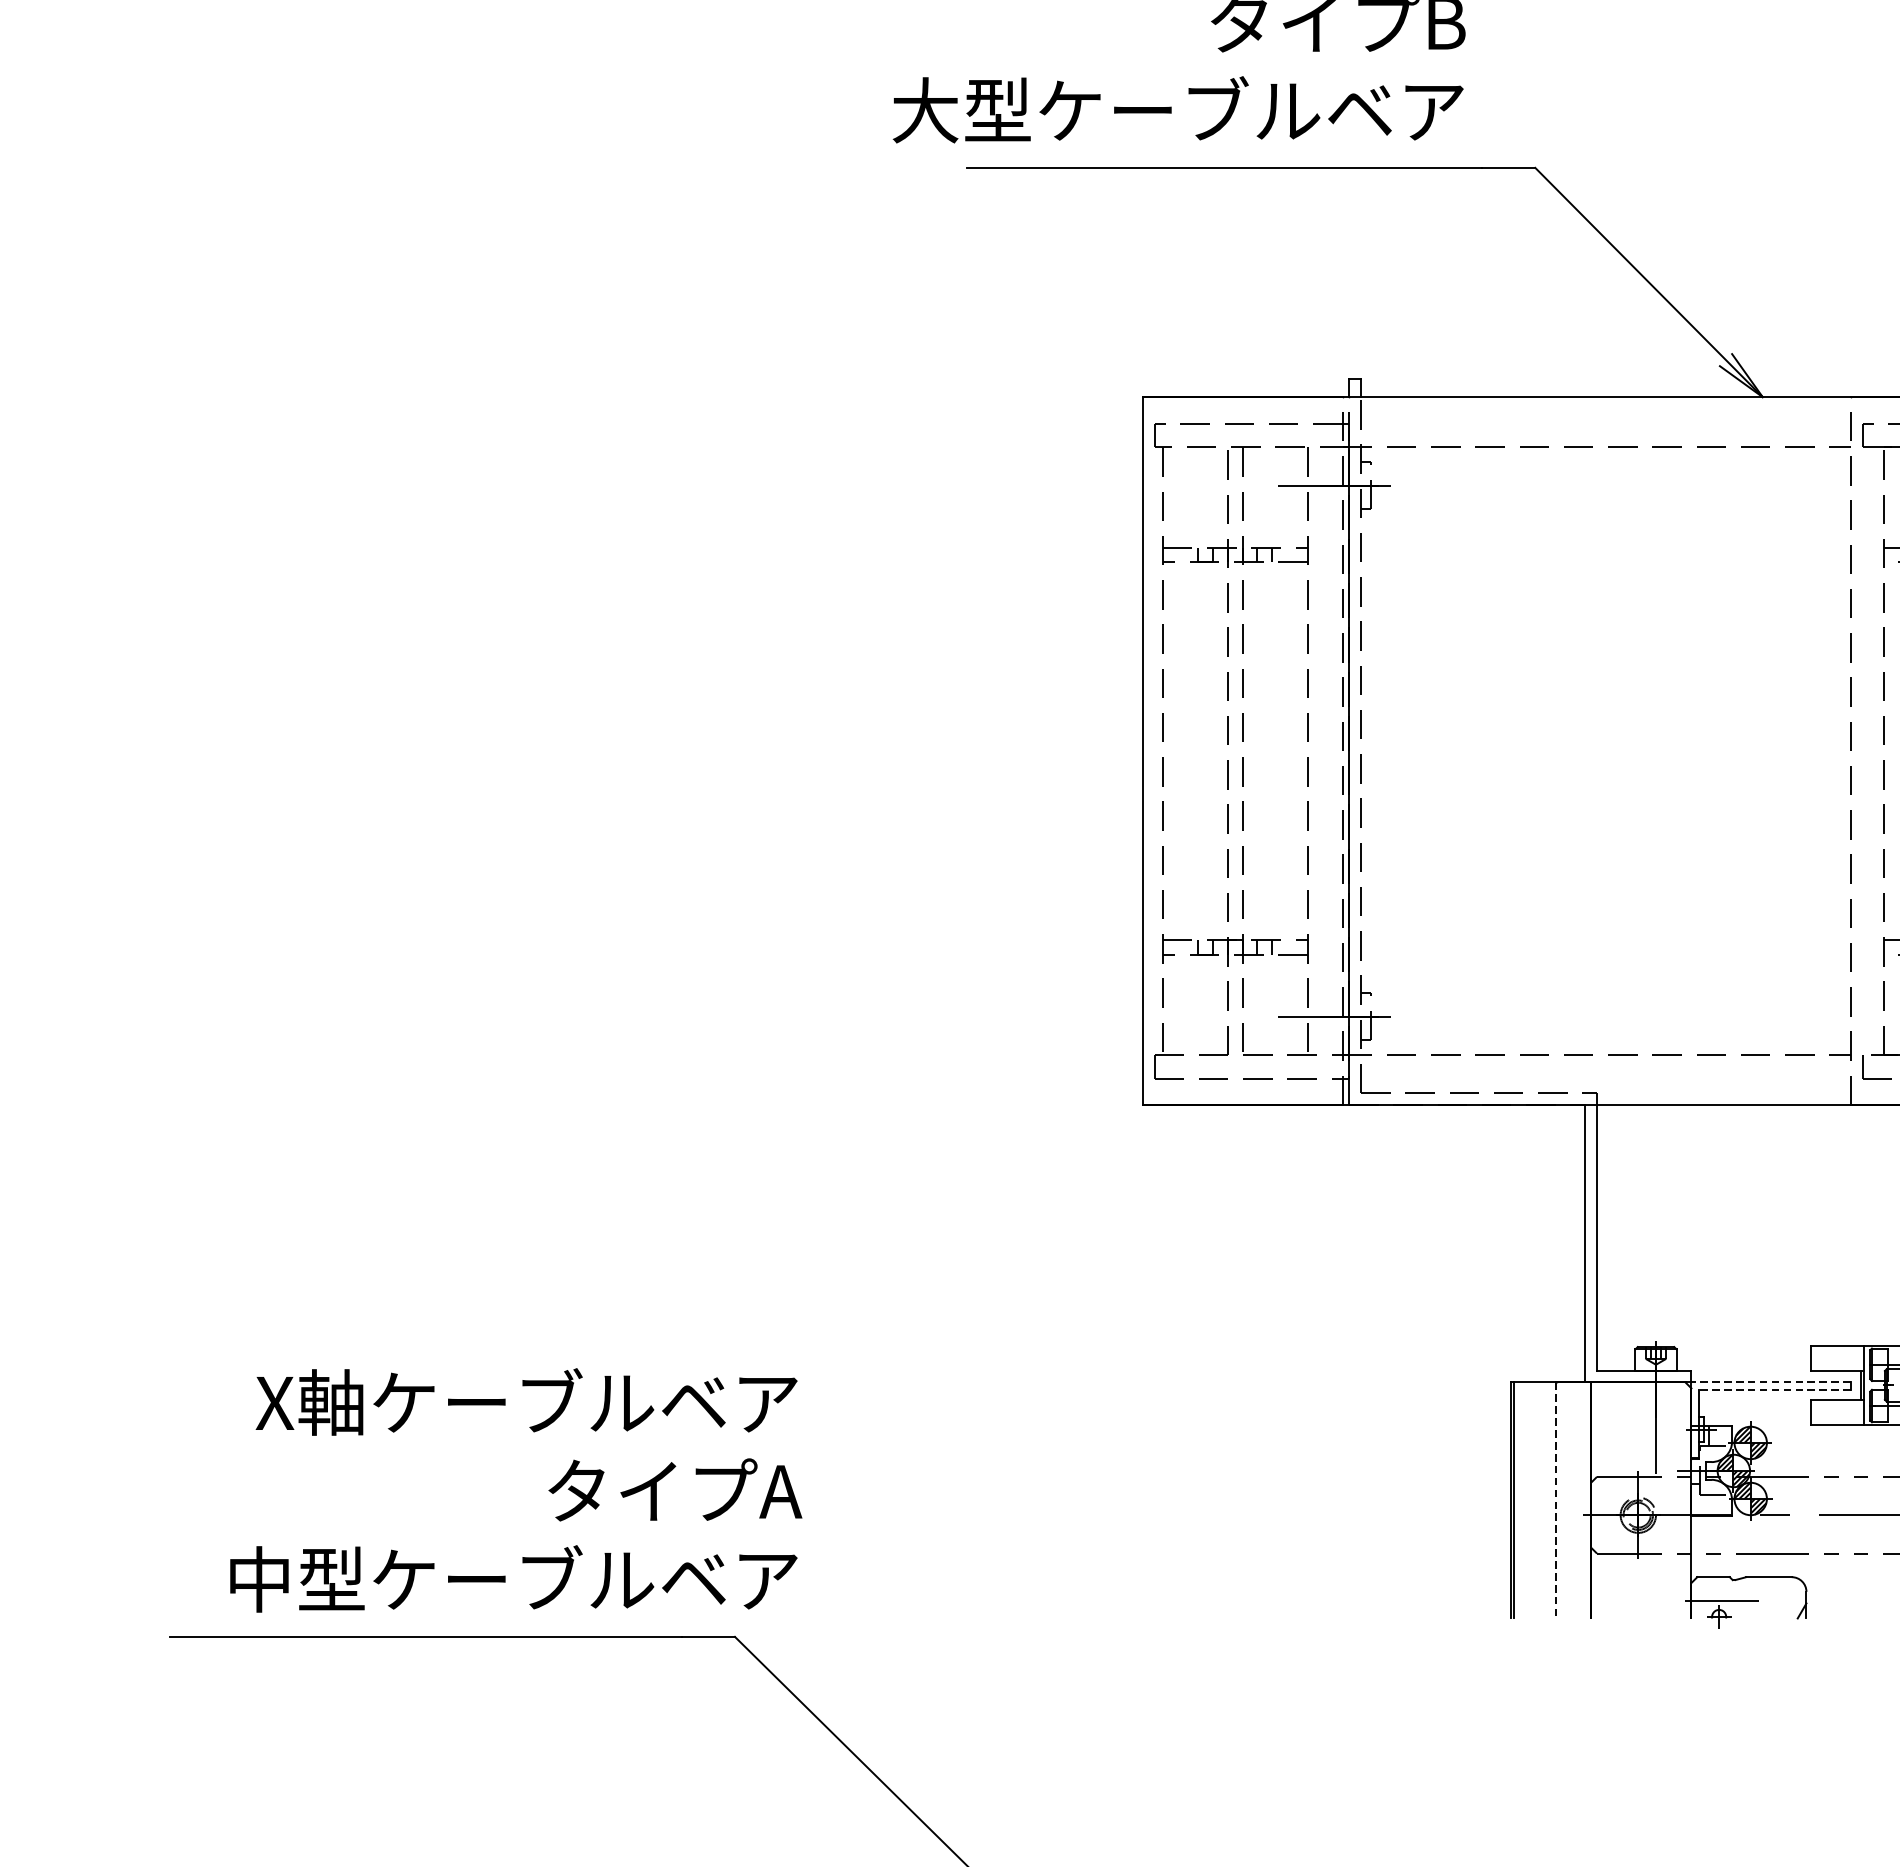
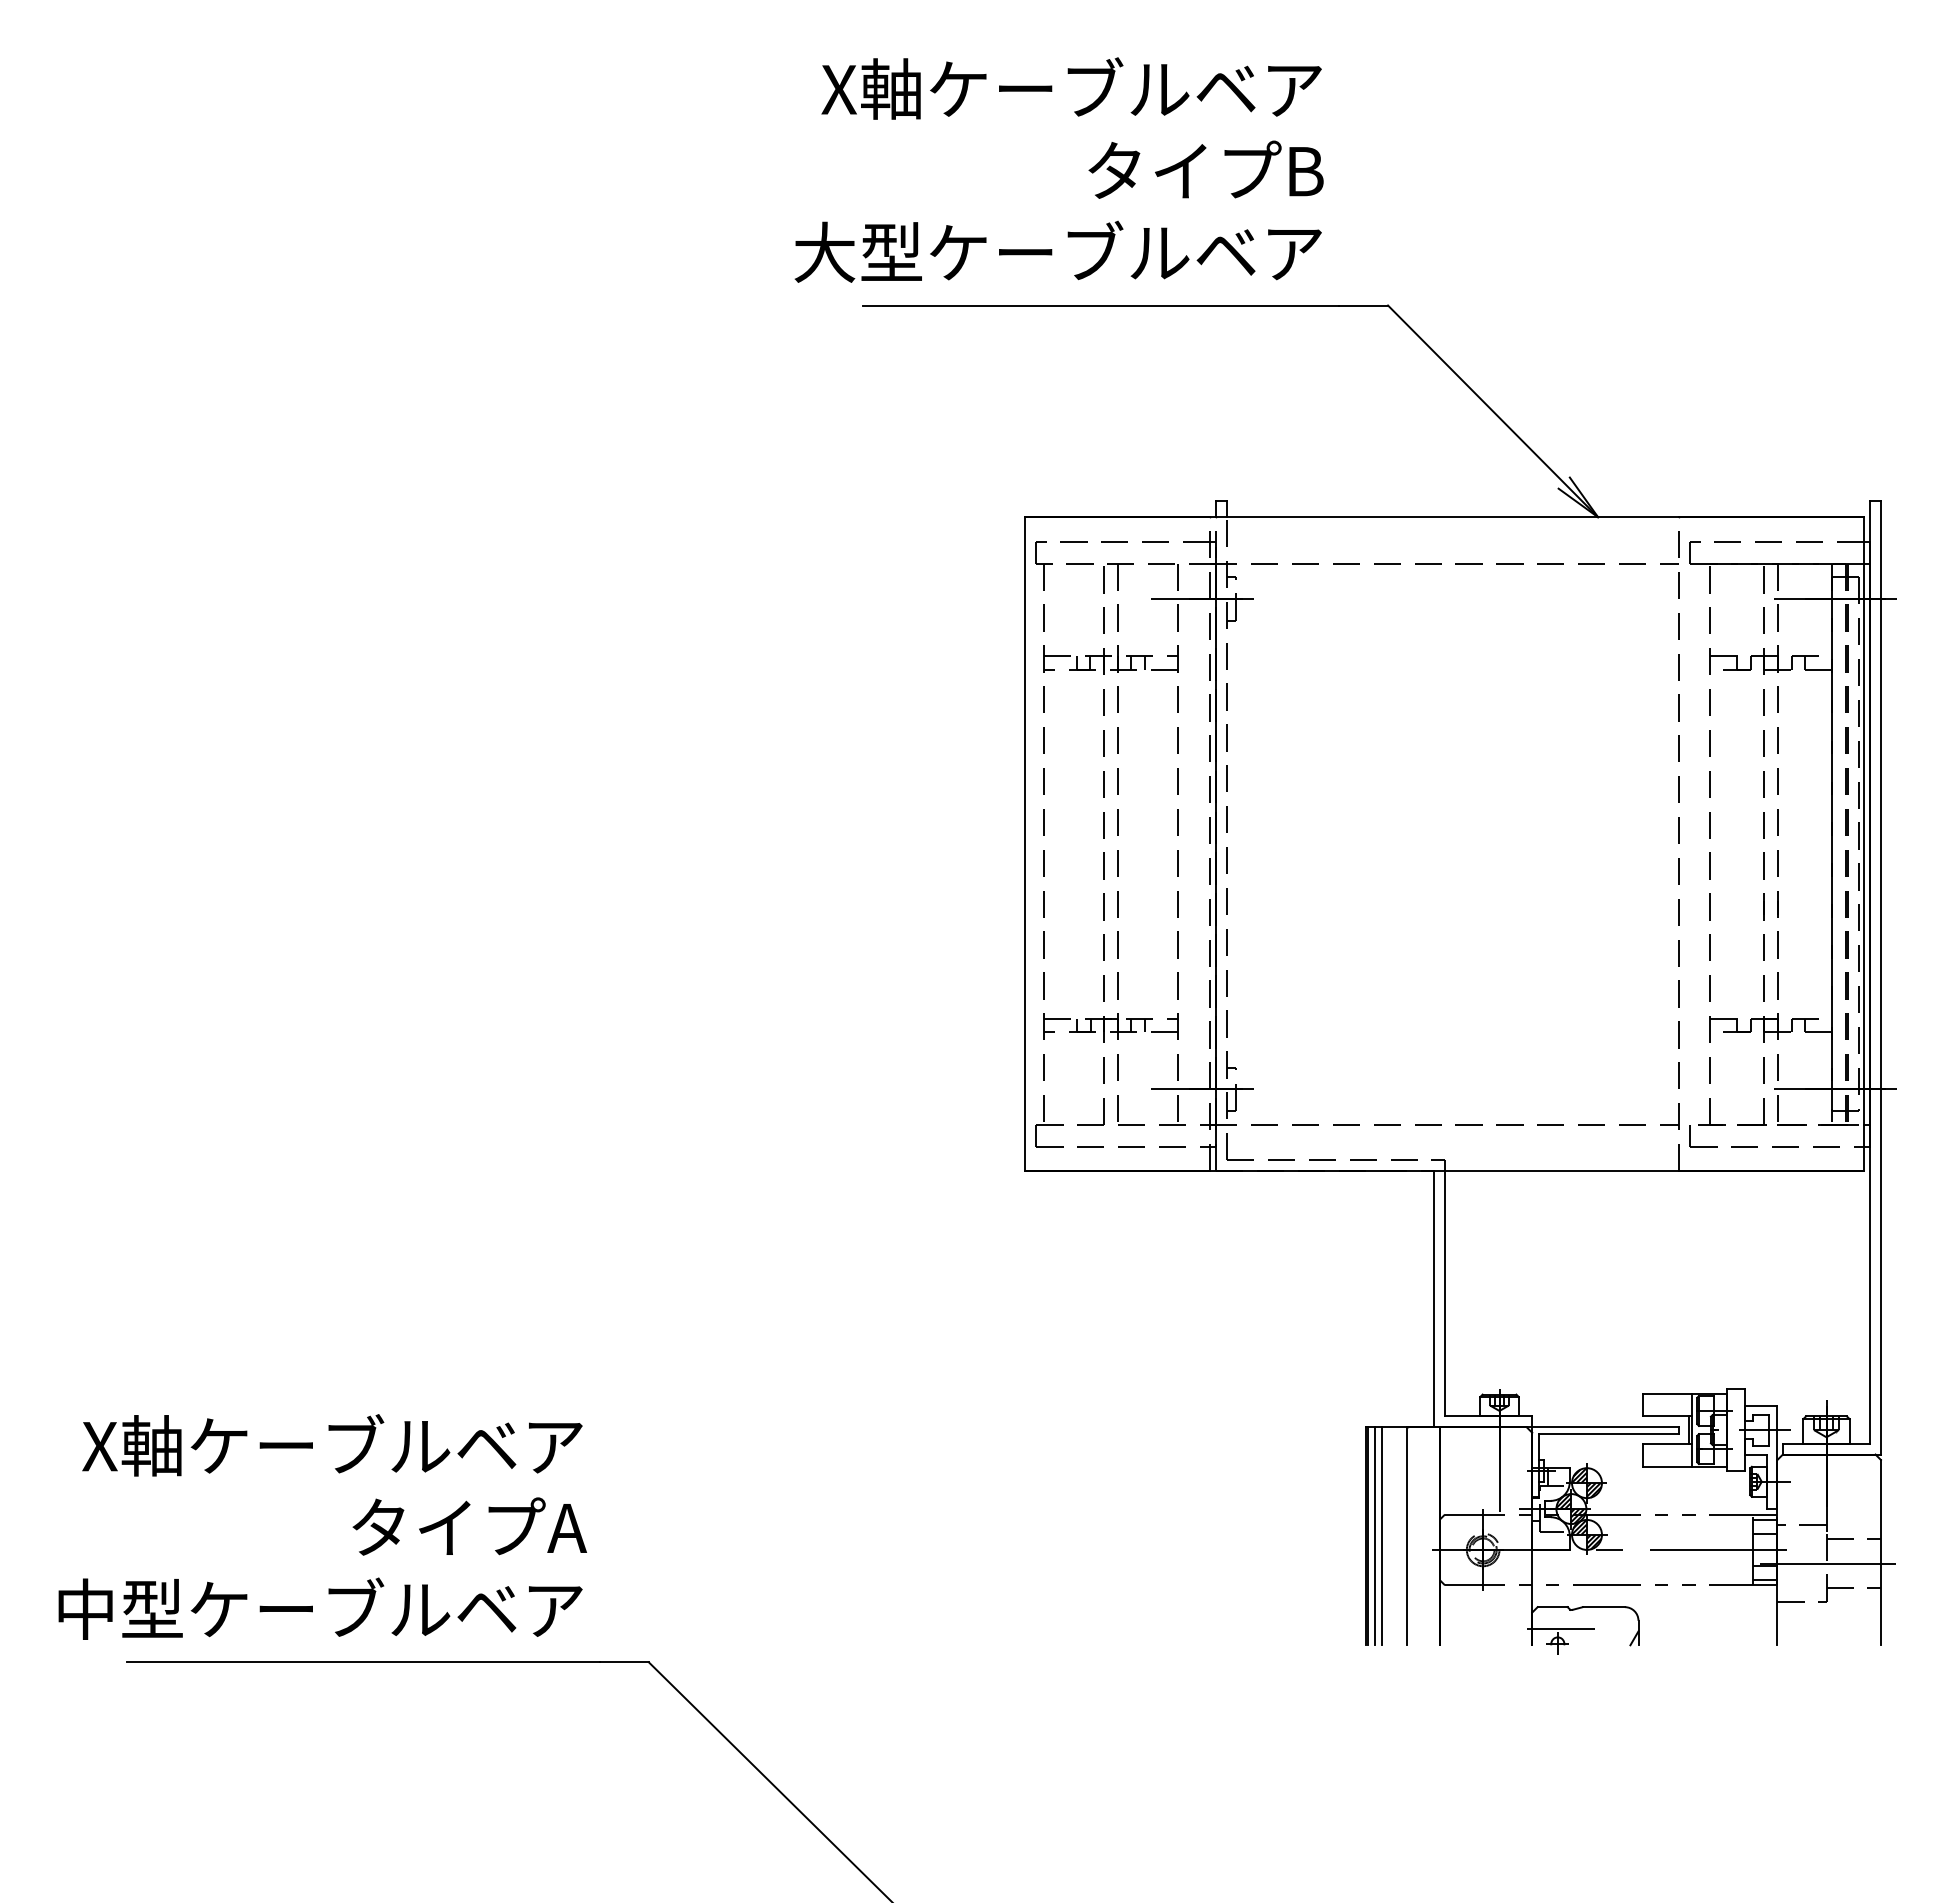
line: (1770, 1382) -> (1605, 1427), dashed -> solid
line: (1773, 1389) -> (1608, 1433), dashed -> solid
text: (515, 1489) -> (322, 1526), moved
line: (1520, 1500) -> (1374, 1536), added
line: (1529, 1500) -> (1382, 1536), added
line: (1555, 1500) -> (1406, 1536), dashed -> solid

